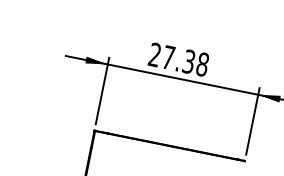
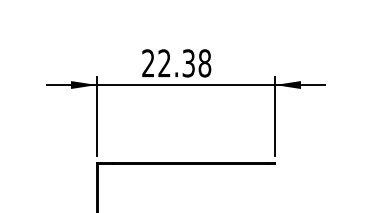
text: (168, 57) -> (164, 63), 27.38 -> 22.38

